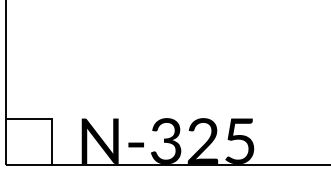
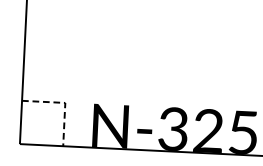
line: (51, 119) -> (65, 103), solid -> dashed

